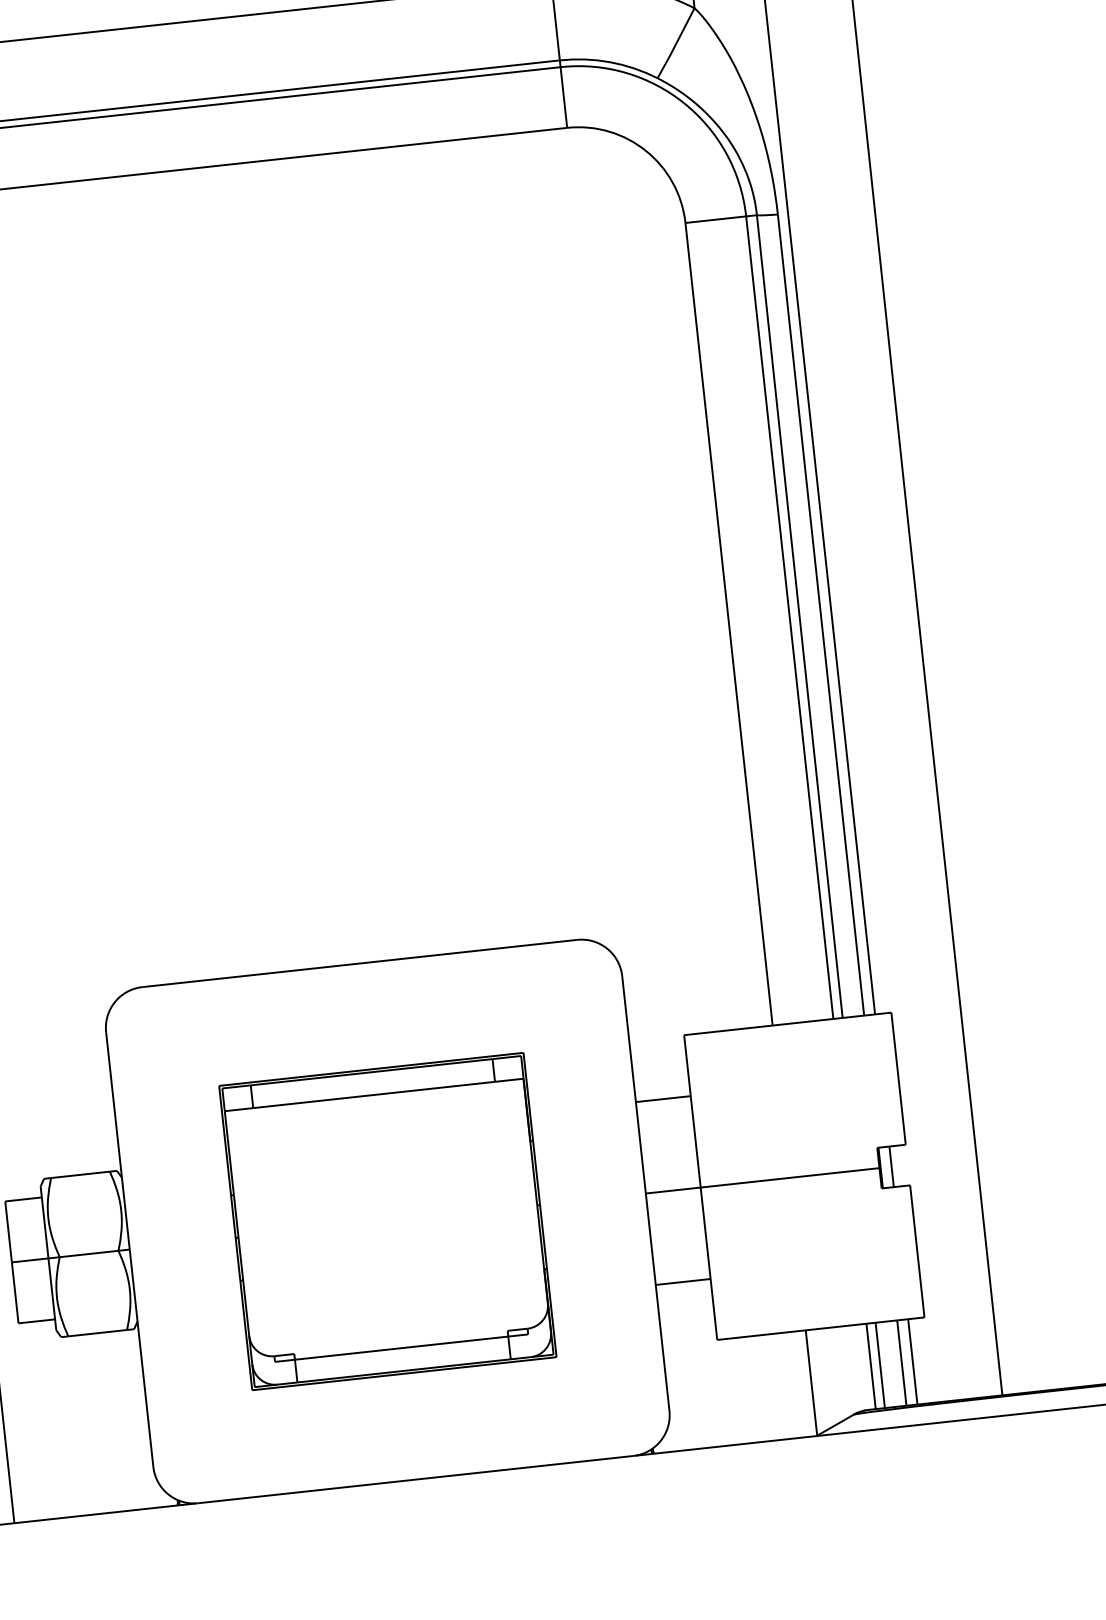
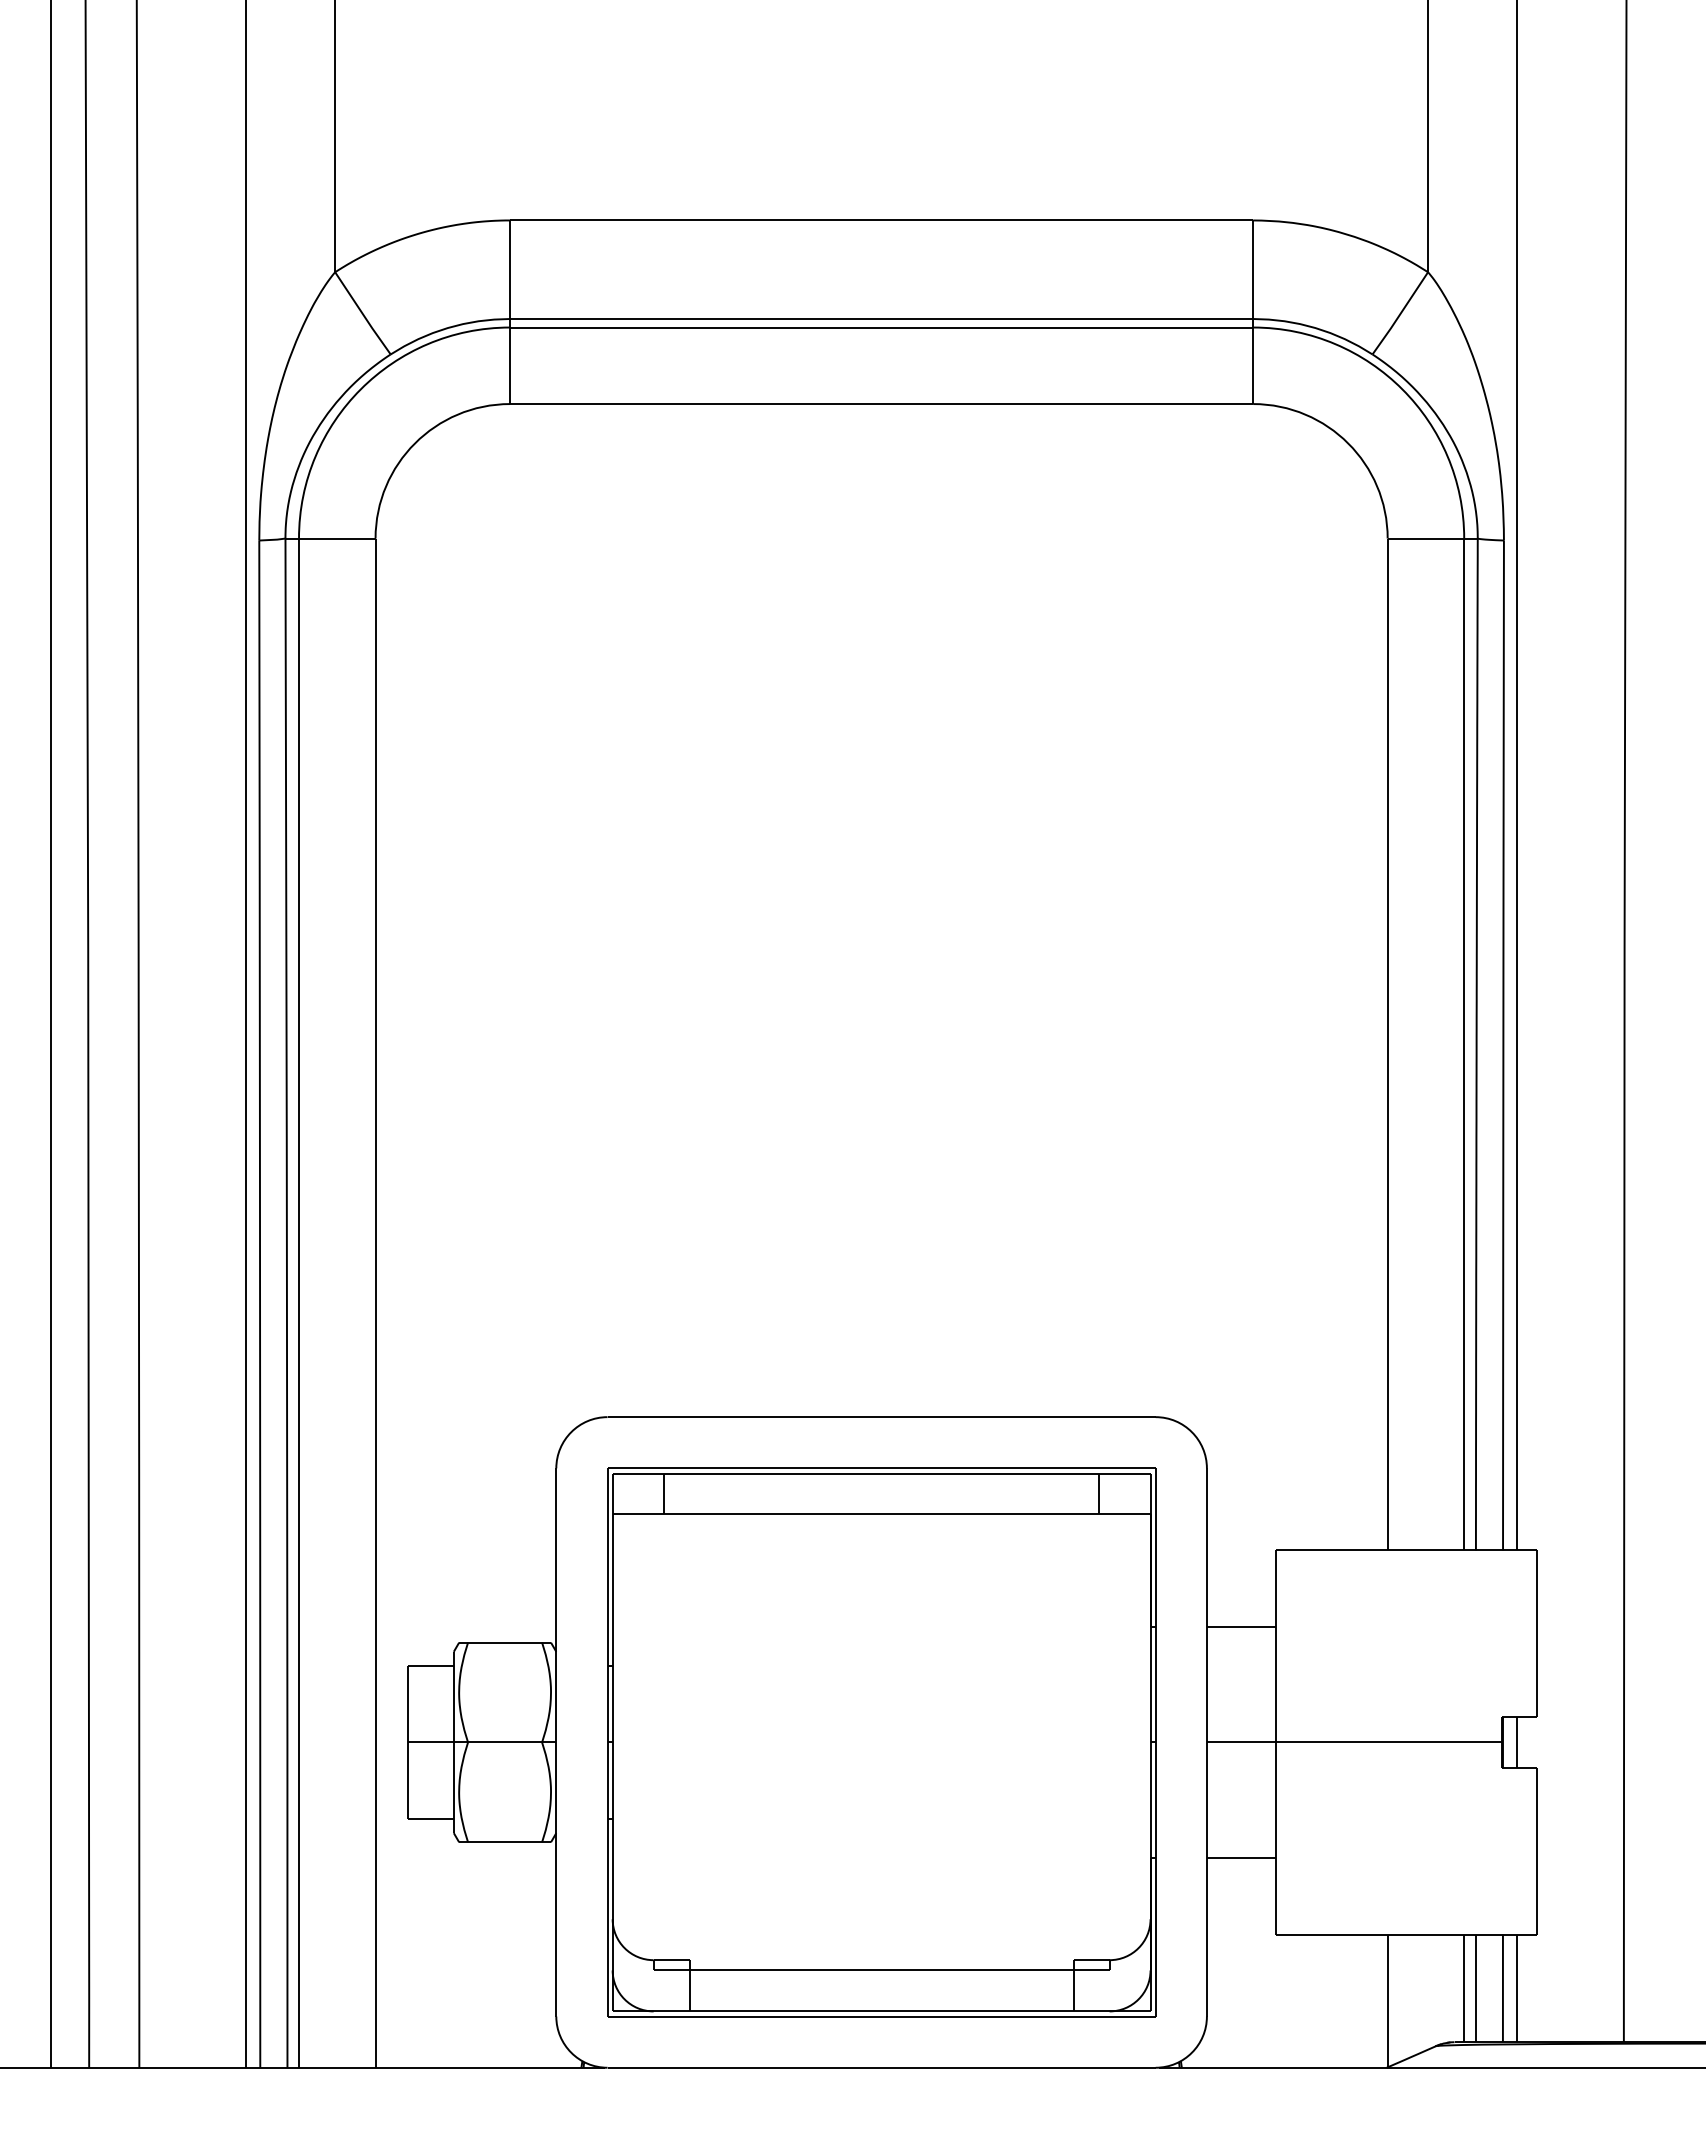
part: (387, 1221) -> (881, 1742), size x1.43

